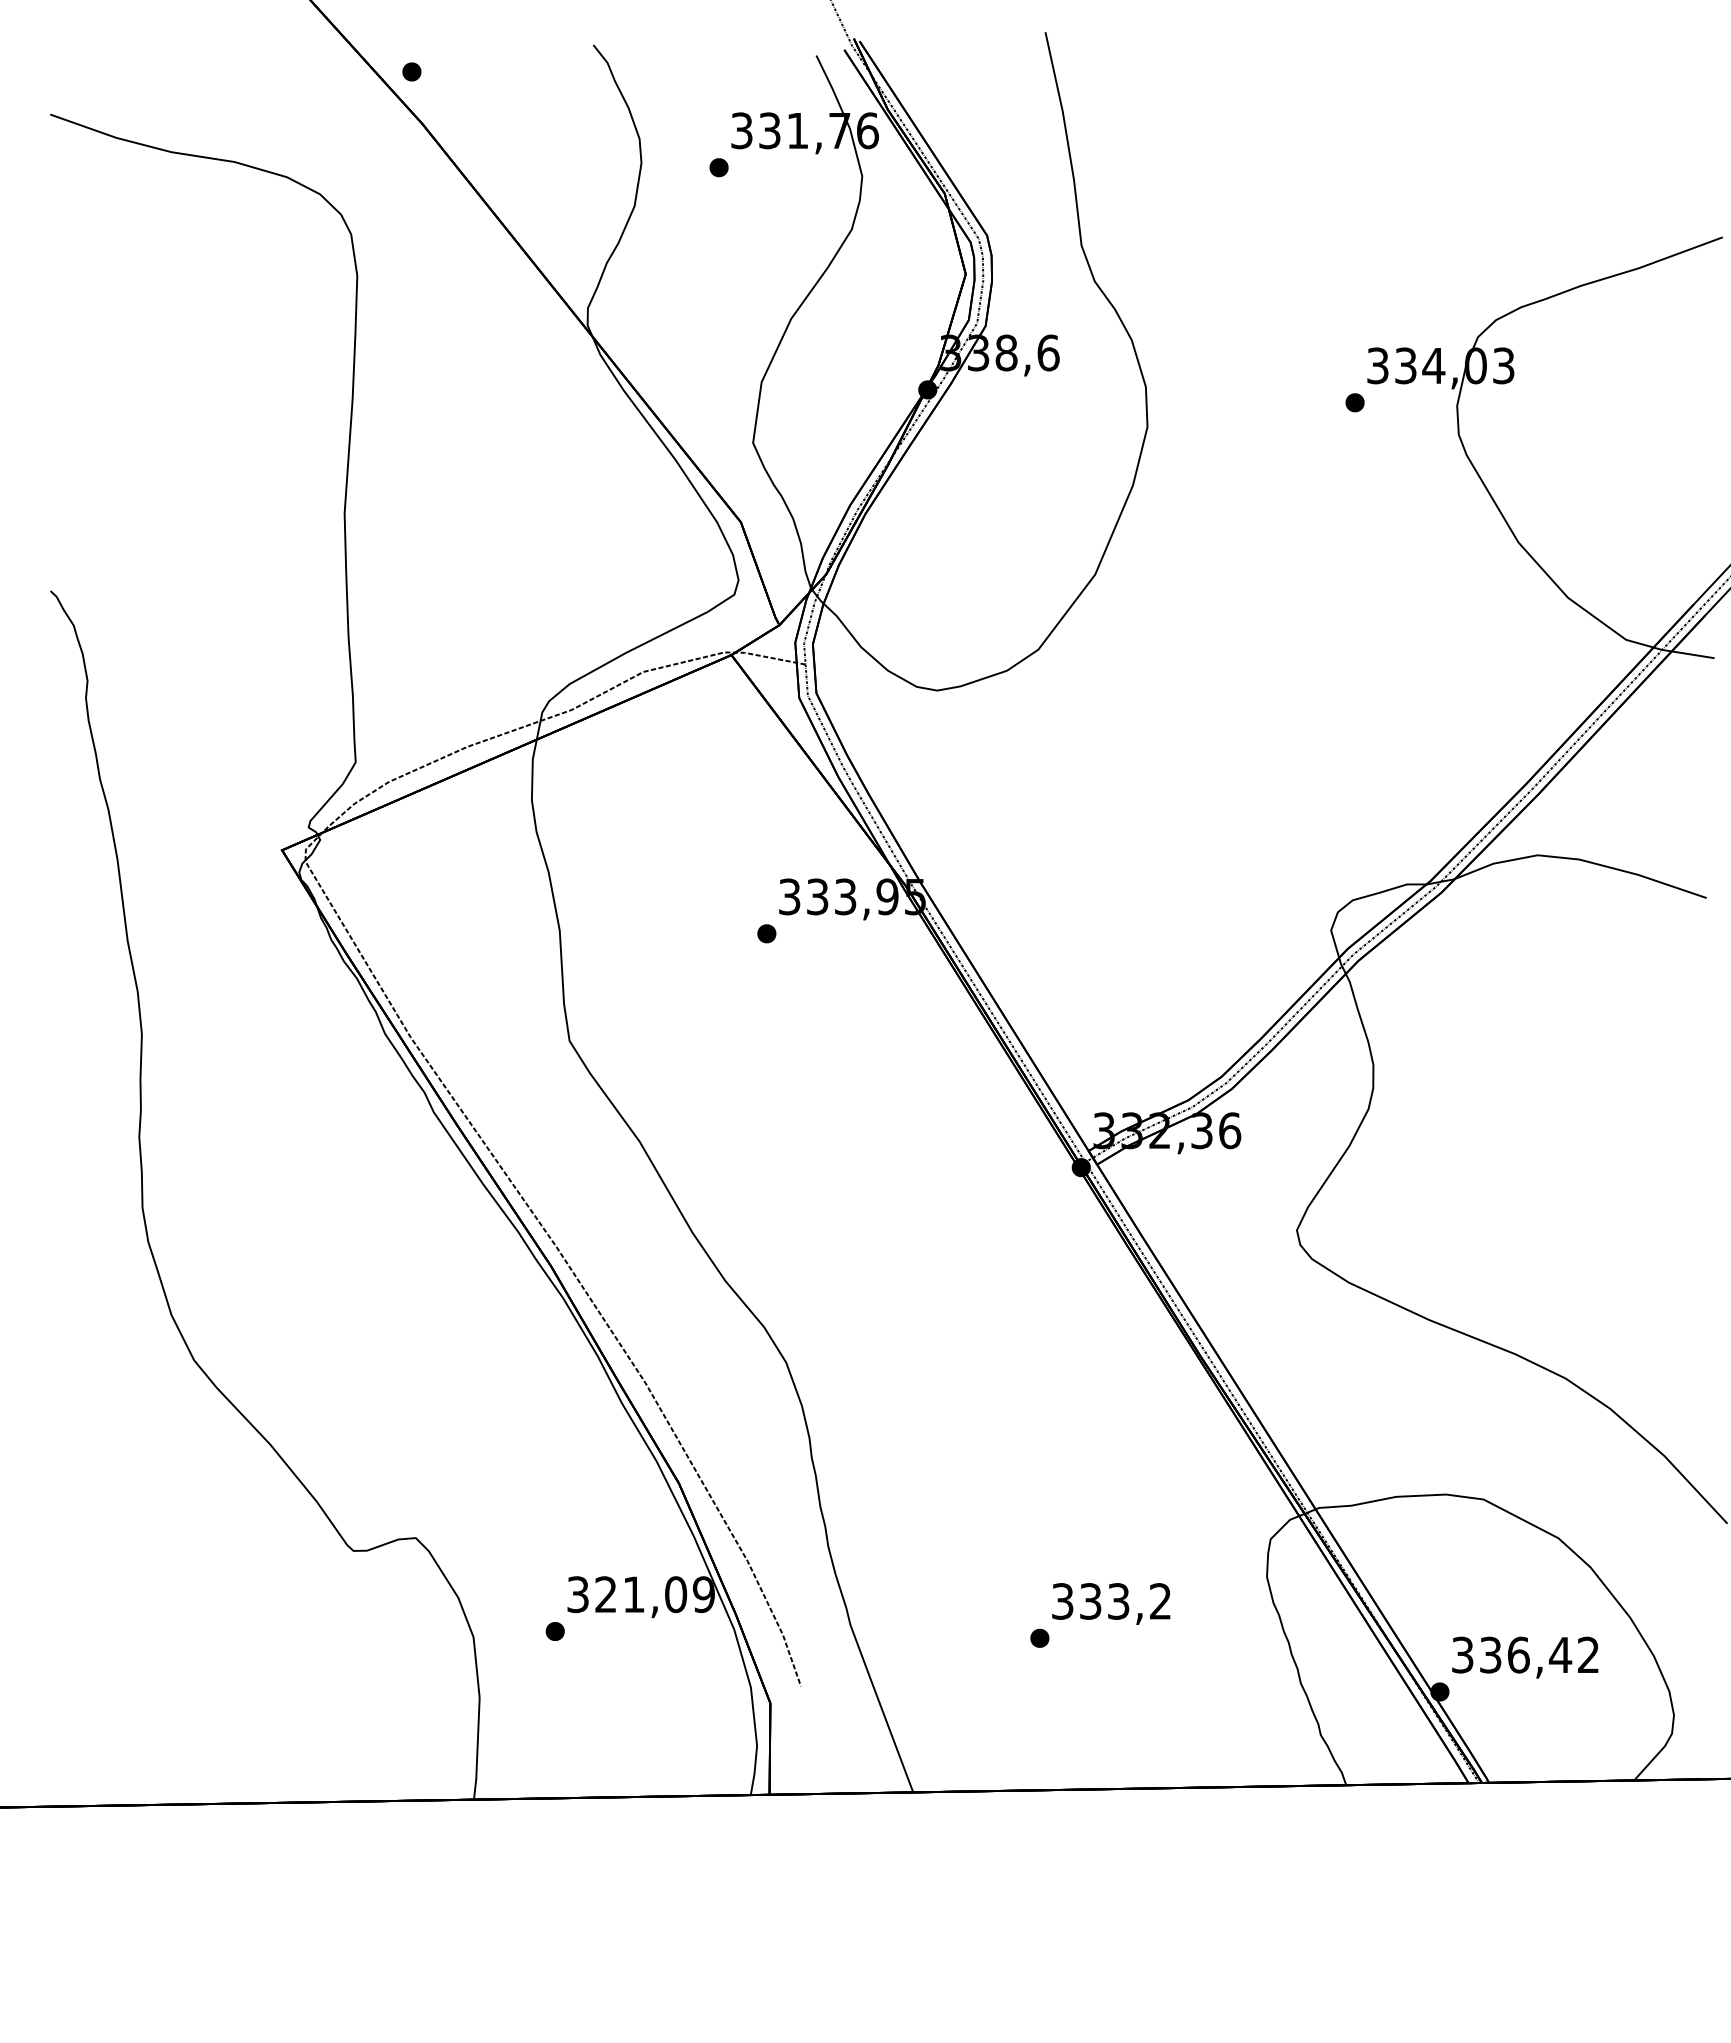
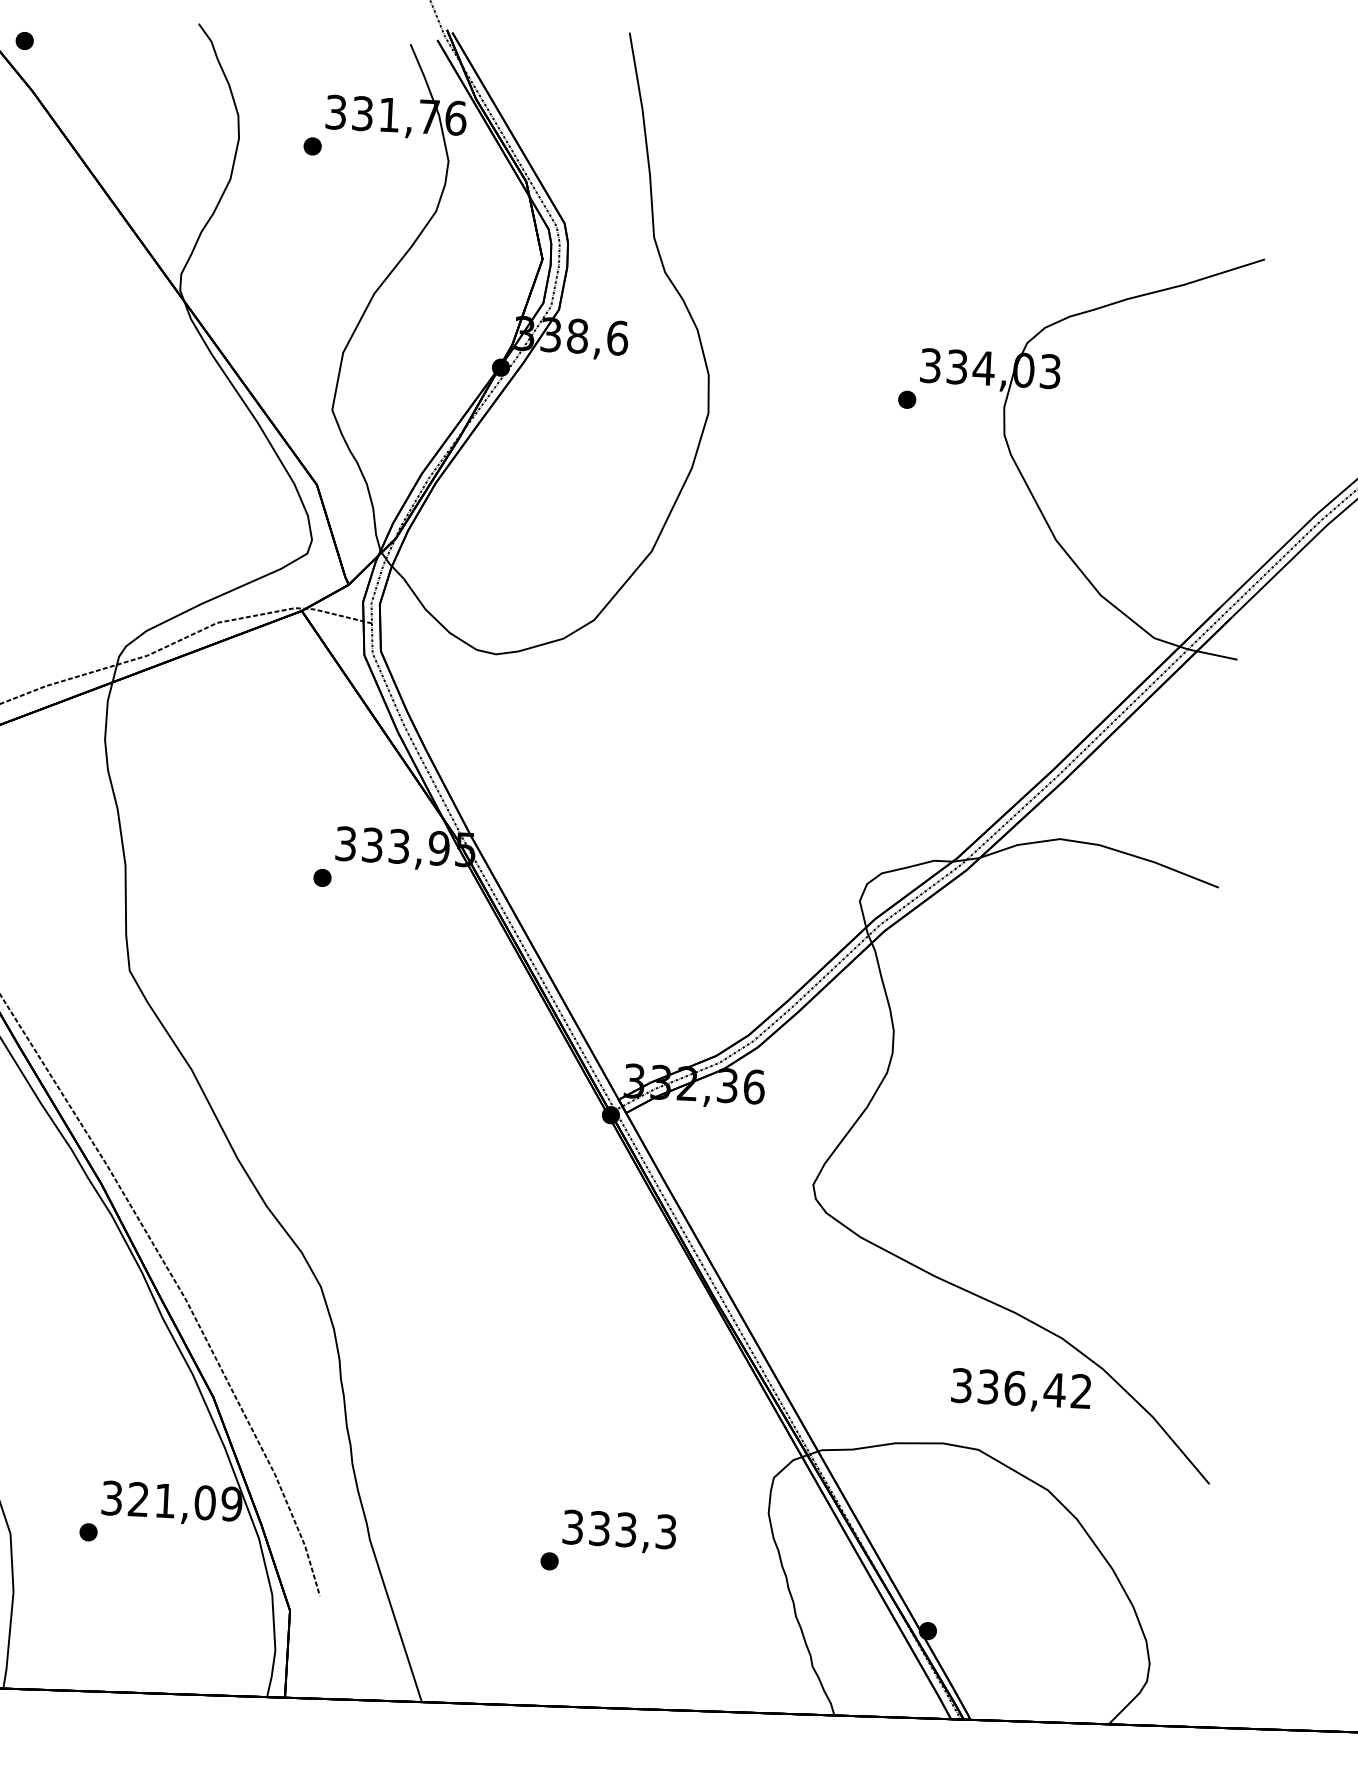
text: (1160, 1601) -> (666, 1531), 333,2 -> 333,3
text: (1525, 1657) -> (1021, 1390), moved

